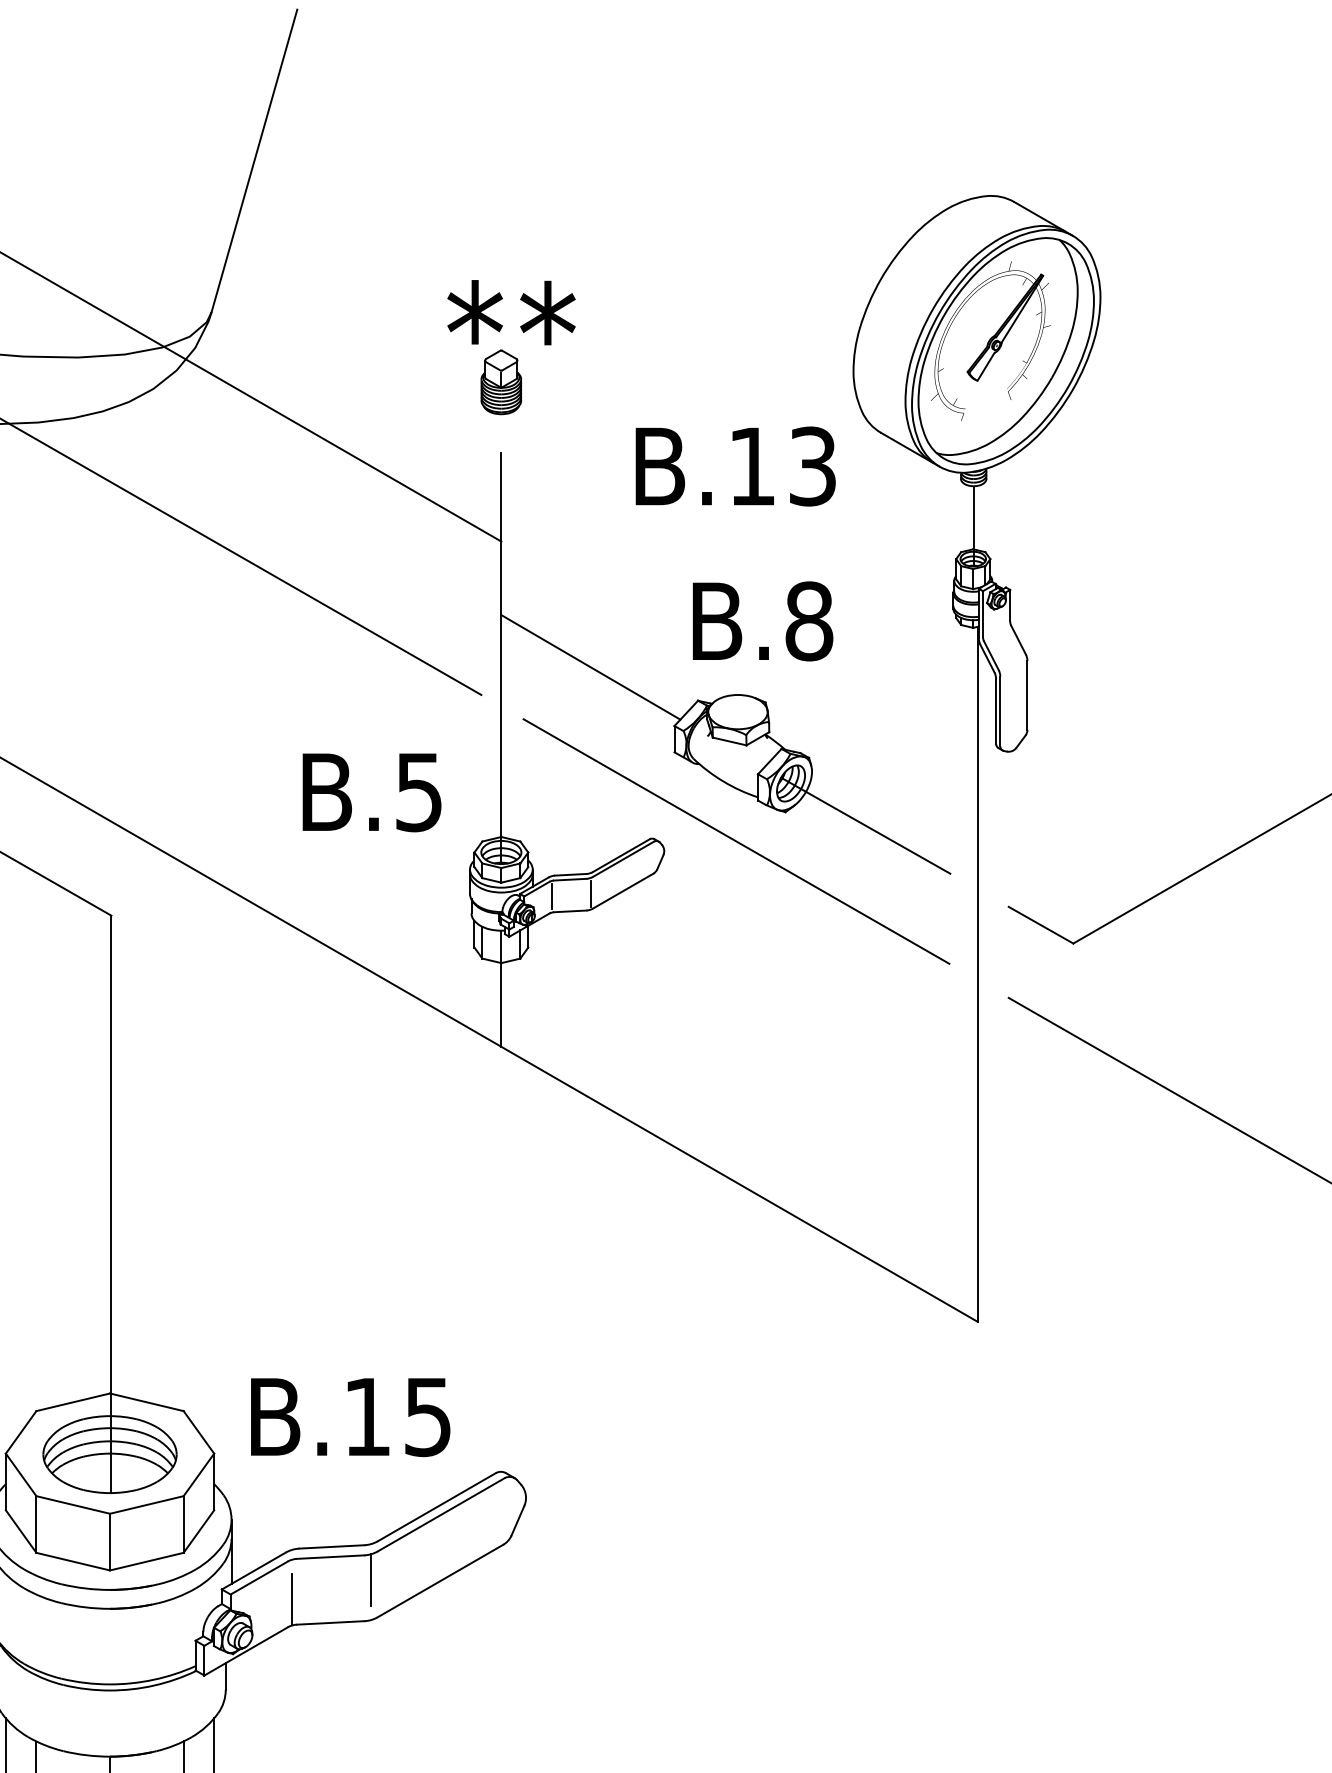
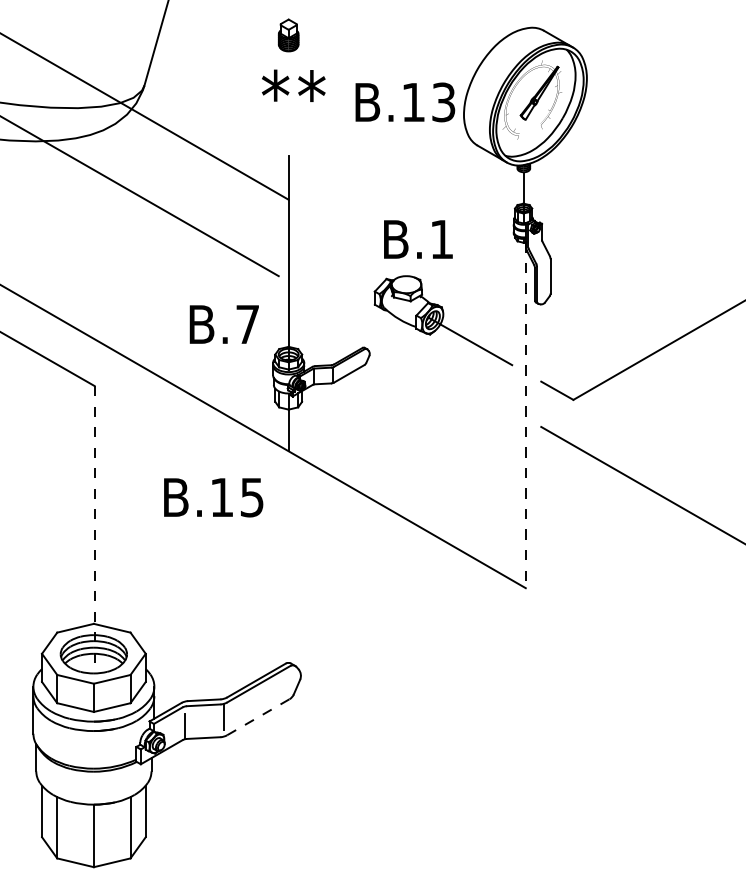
part: (500, 382) -> (288, 35), moved
text: (736, 466) -> (405, 102), moved
text: (808, 621) -> (441, 239), B.8 -> B.1
line: (589, 667) -> (332, 262), removed
text: (418, 792) -> (247, 324), B.5 -> B.7
line: (736, 840) -> (405, 348), removed
line: (977, 974) -> (525, 415), solid -> dashed
line: (111, 1203) -> (94, 529), solid -> dashed
text: (350, 1416) -> (213, 497), moved
line: (440, 1581) -> (258, 717), solid -> dashed

